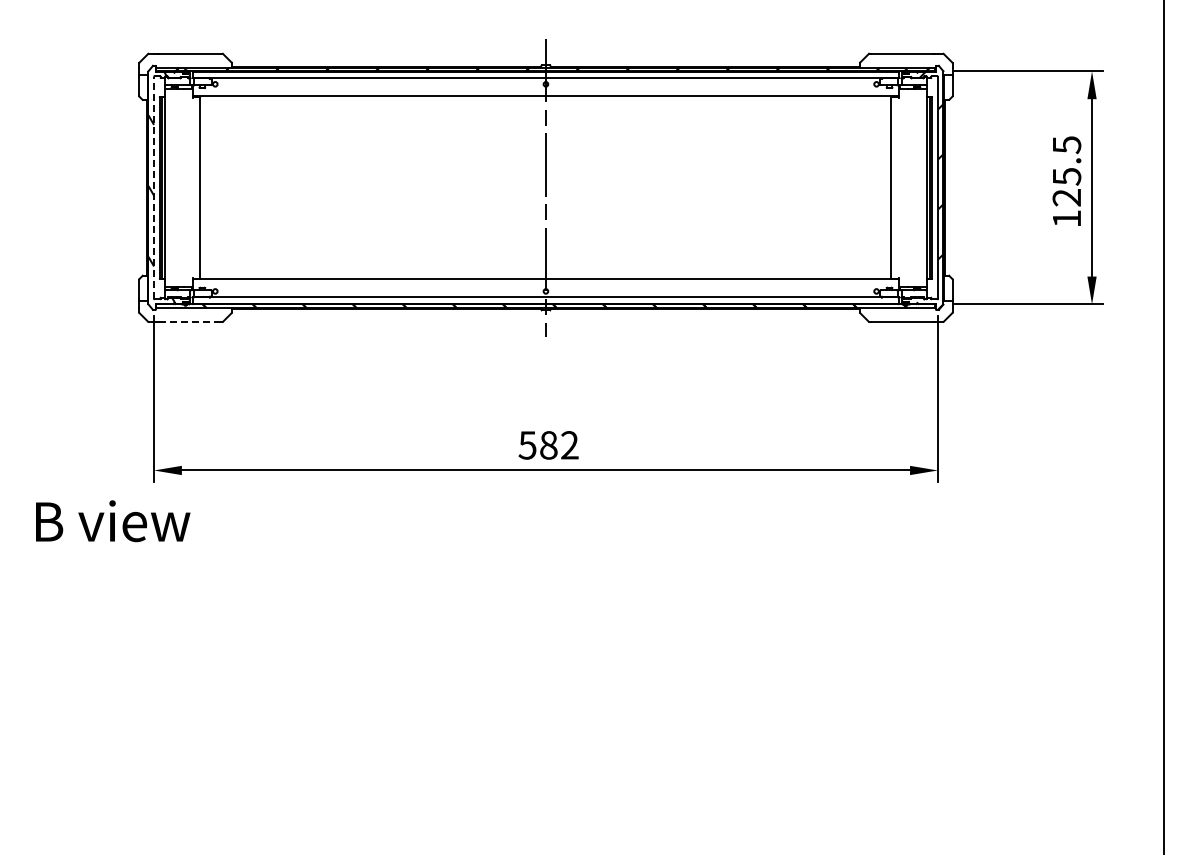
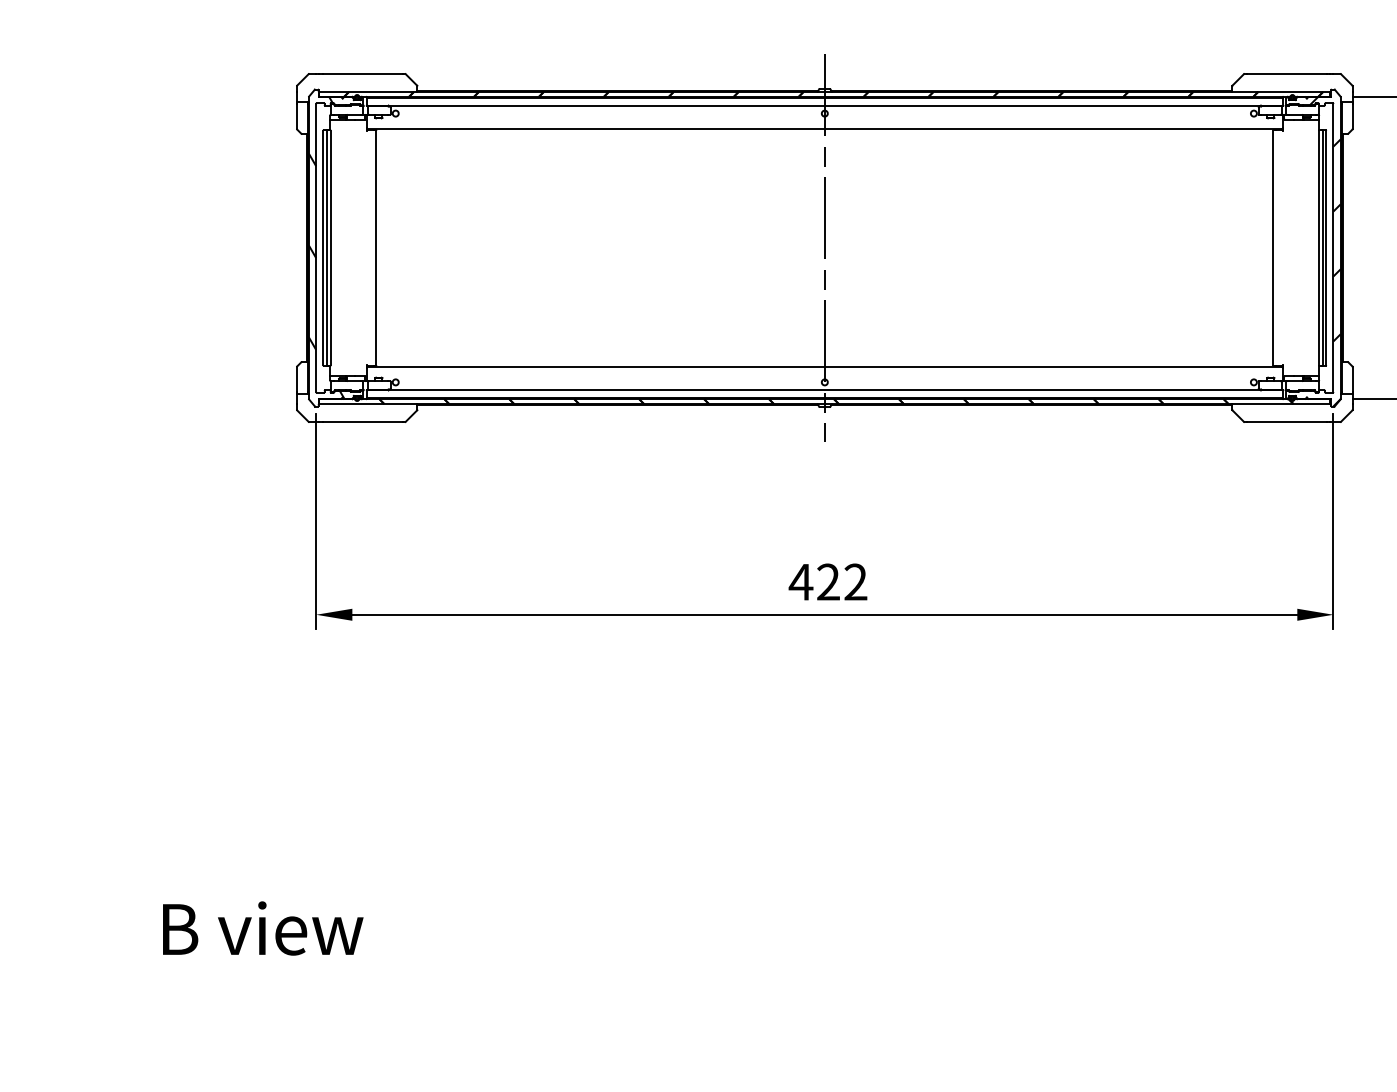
line: (154, 187) -> (316, 247), dashed -> solid
line: (189, 322) -> (362, 422), dashed -> solid
text: (537, 445) -> (813, 582), 582 -> 422
text: (113, 521) -> (263, 928), moved

